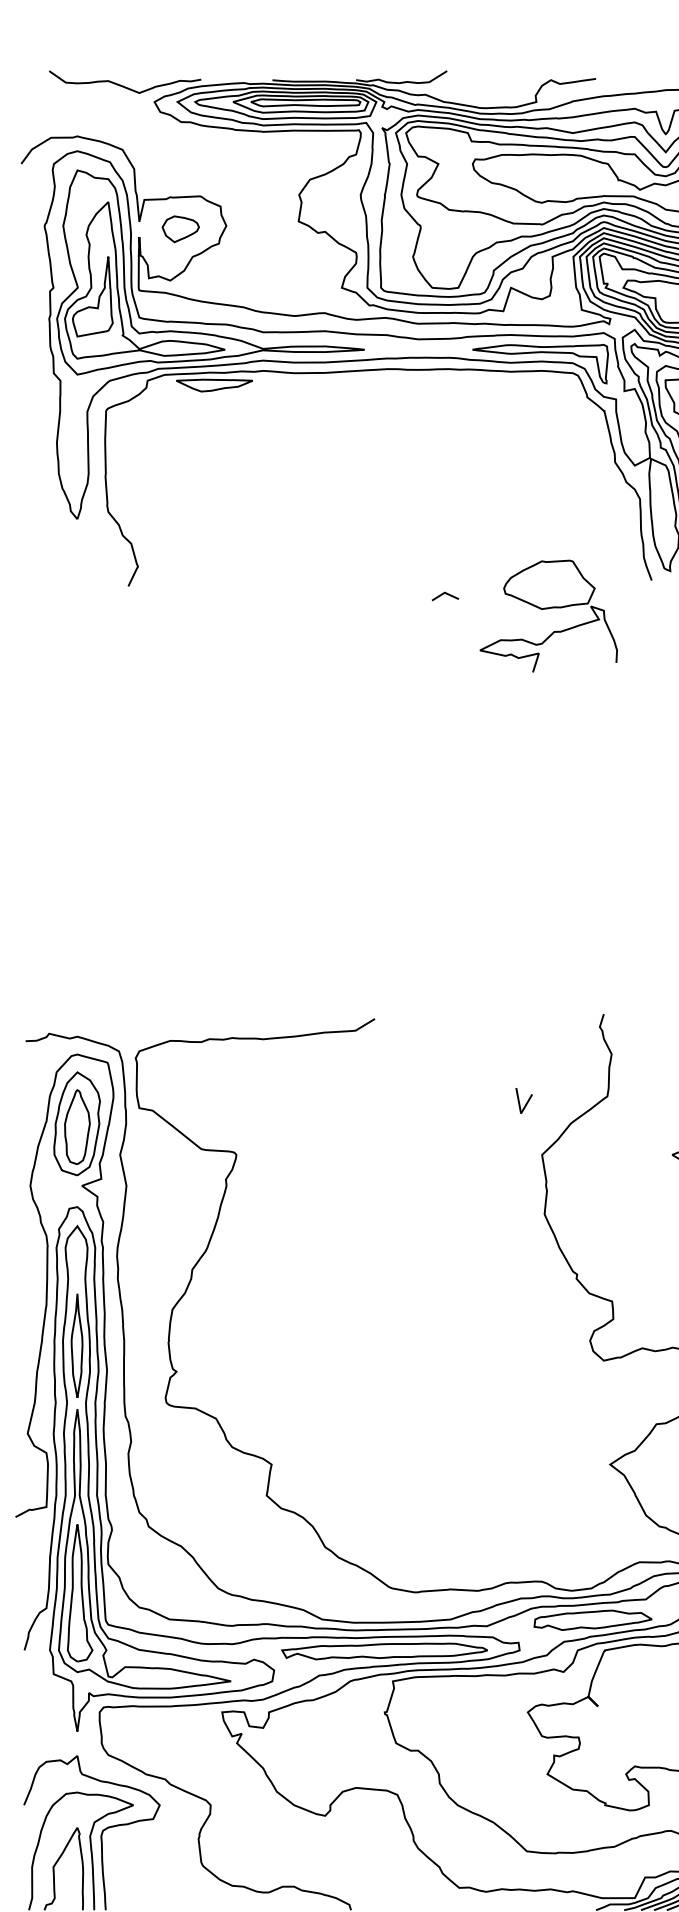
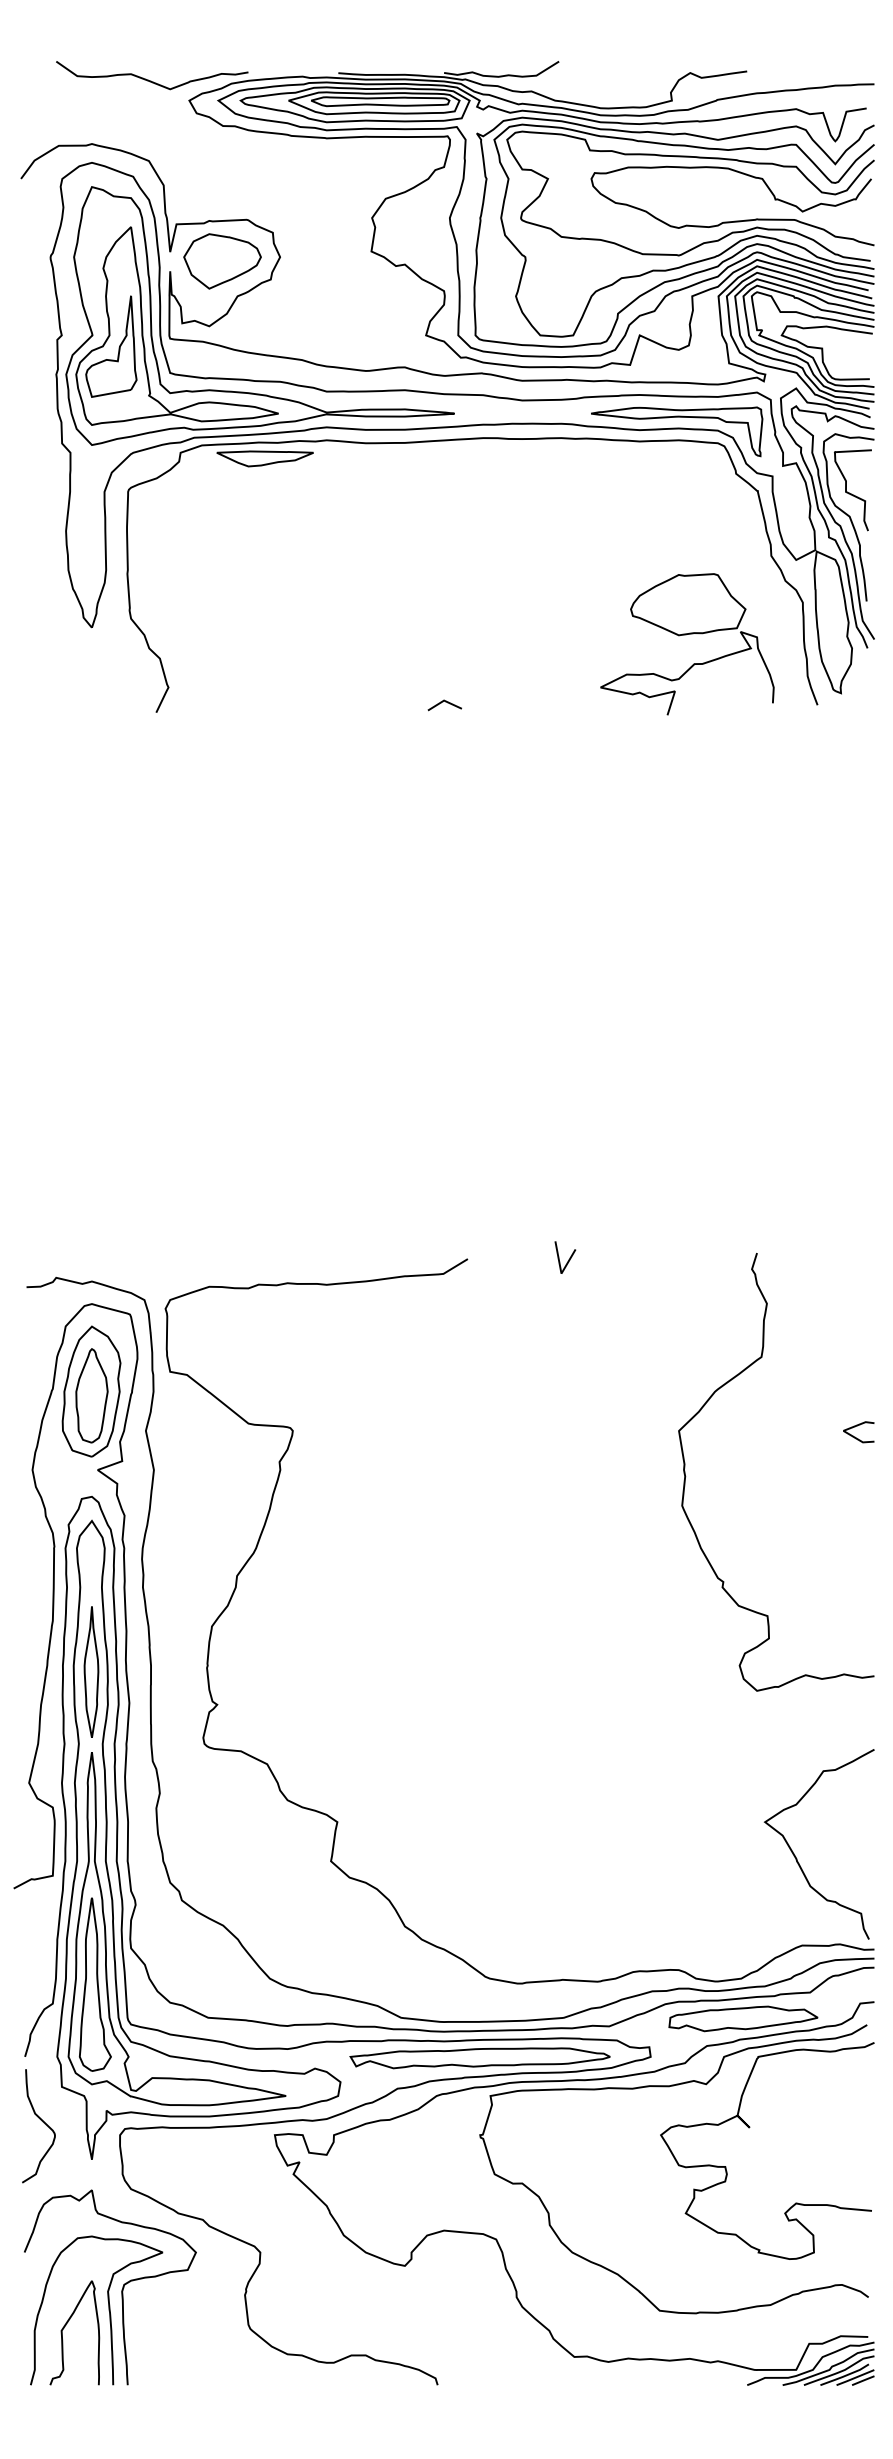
part: (180, 229) -> (222, 261), size x1.67
line: (444, 594) -> (443, 702), moved
part: (548, 609) -> (686, 635), moved
line: (526, 1102) -> (568, 1259), moved
curve: (38, 1702) -> (42, 2122), added

